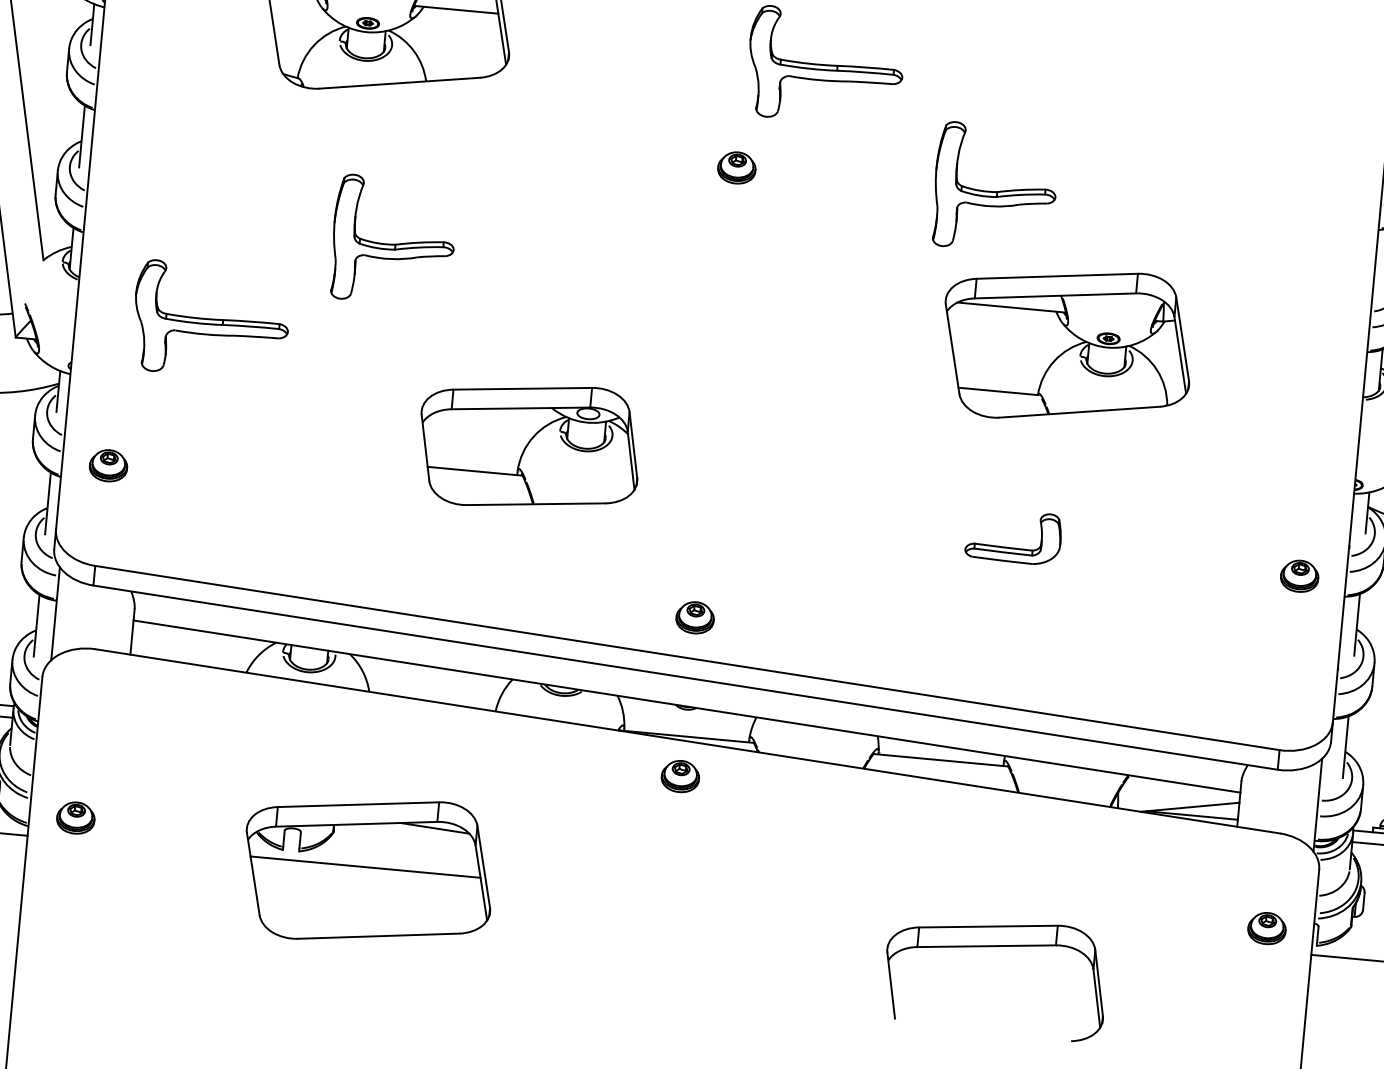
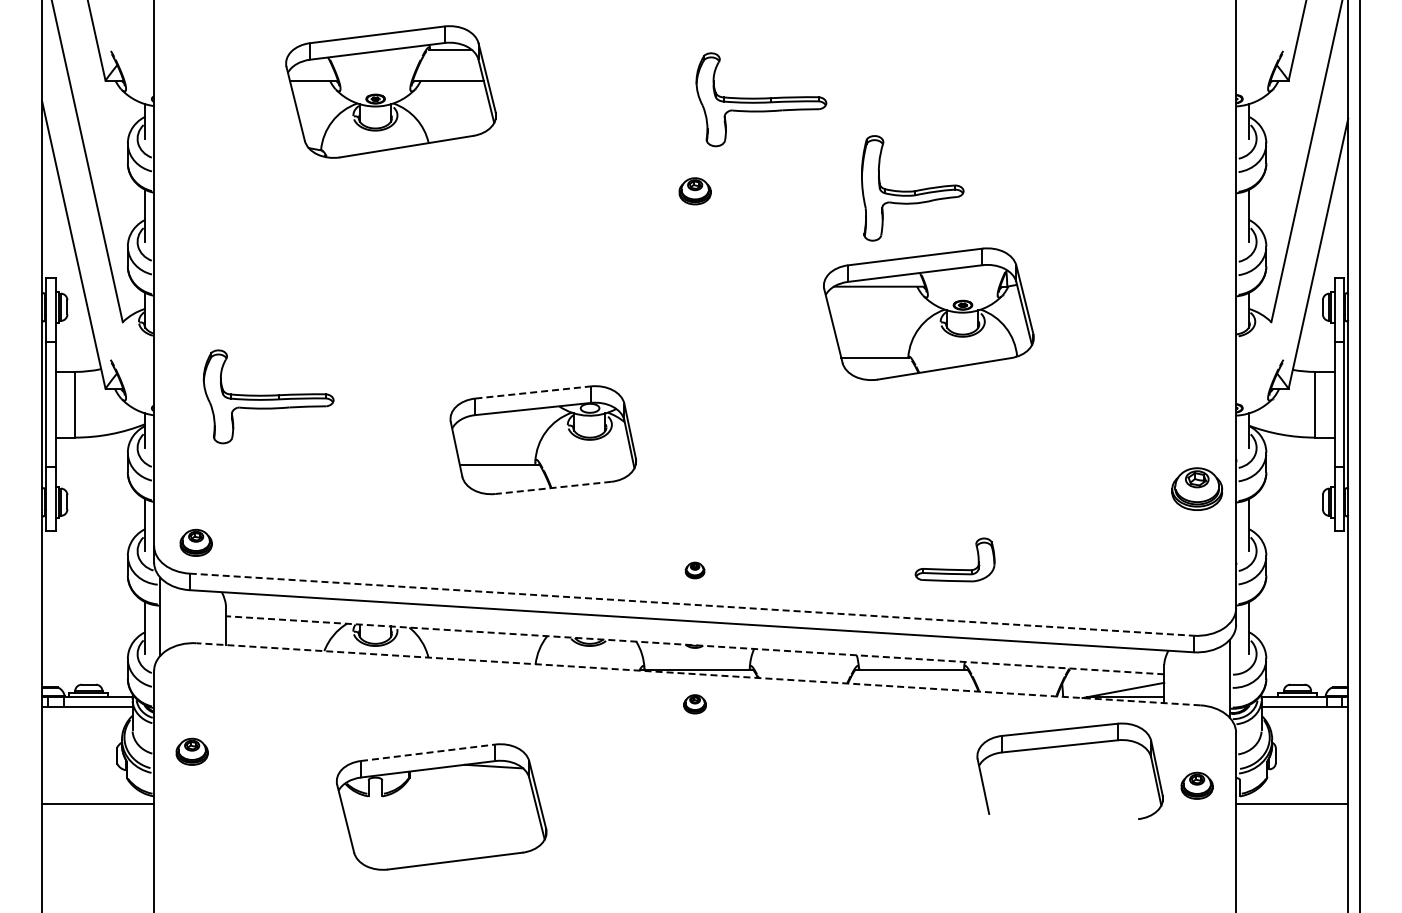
part: (393, 240) -> (413, 278), removed
part: (211, 320) -> (268, 396), moved
part: (1066, 344) -> (928, 313), moved
line: (523, 388) -> (533, 392), solid -> dashed
part: (107, 465) -> (195, 542), moved
line: (535, 503) -> (552, 487), solid -> dashed
part: (1008, 546) -> (951, 568), moved
part: (1299, 575) -> (1196, 488), size x1.6
part: (694, 617) -> (694, 570), size x0.6
line: (687, 657) -> (691, 604), solid -> dashed
line: (686, 706) -> (694, 645), solid -> dashed
line: (687, 741) -> (698, 674), solid -> dashed
part: (679, 776) -> (694, 704), size x0.7
line: (358, 804) -> (428, 752), solid -> dashed
part: (75, 817) -> (191, 751), moved
line: (364, 867) -> (438, 804), removed
part: (997, 947) -> (1069, 746), moved

